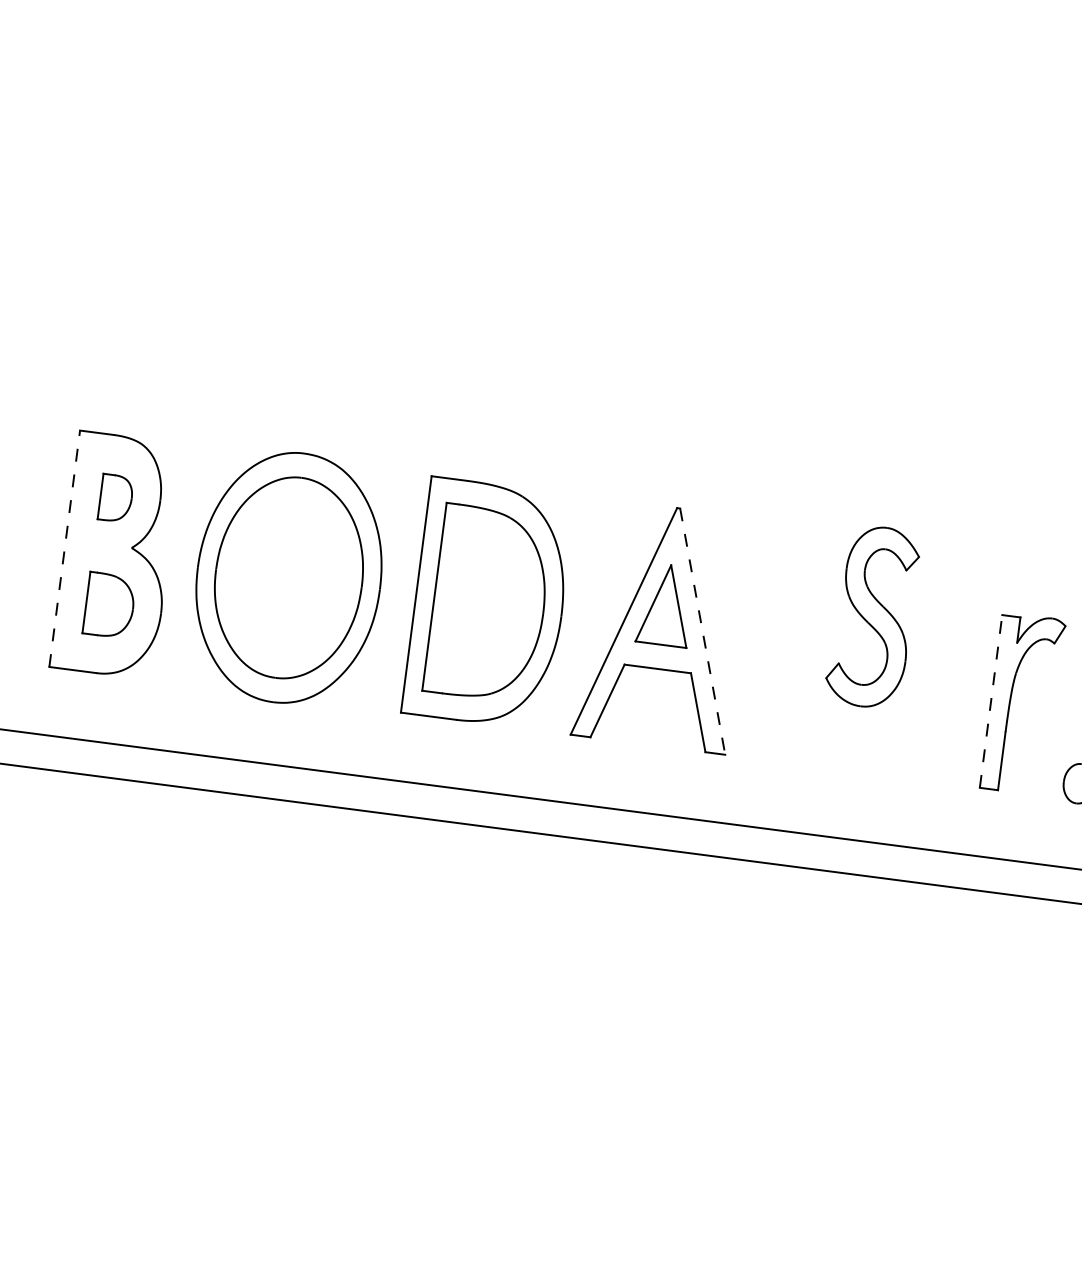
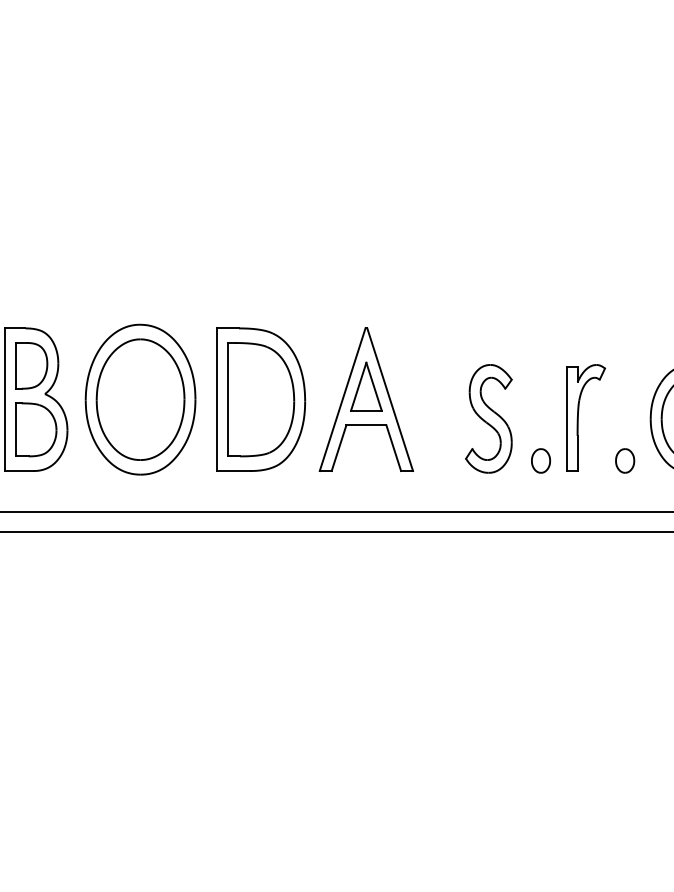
part: (115, 497) -> (31, 365), size x1.67
line: (65, 548) -> (5, 399), dashed -> solid
part: (110, 604) -> (36, 429), size x1.43
part: (872, 616) -> (488, 418), moved
line: (703, 631) -> (390, 399), dashed -> solid
line: (990, 700) -> (566, 418), dashed -> solid
part: (938, 764) -> (540, 460), added

